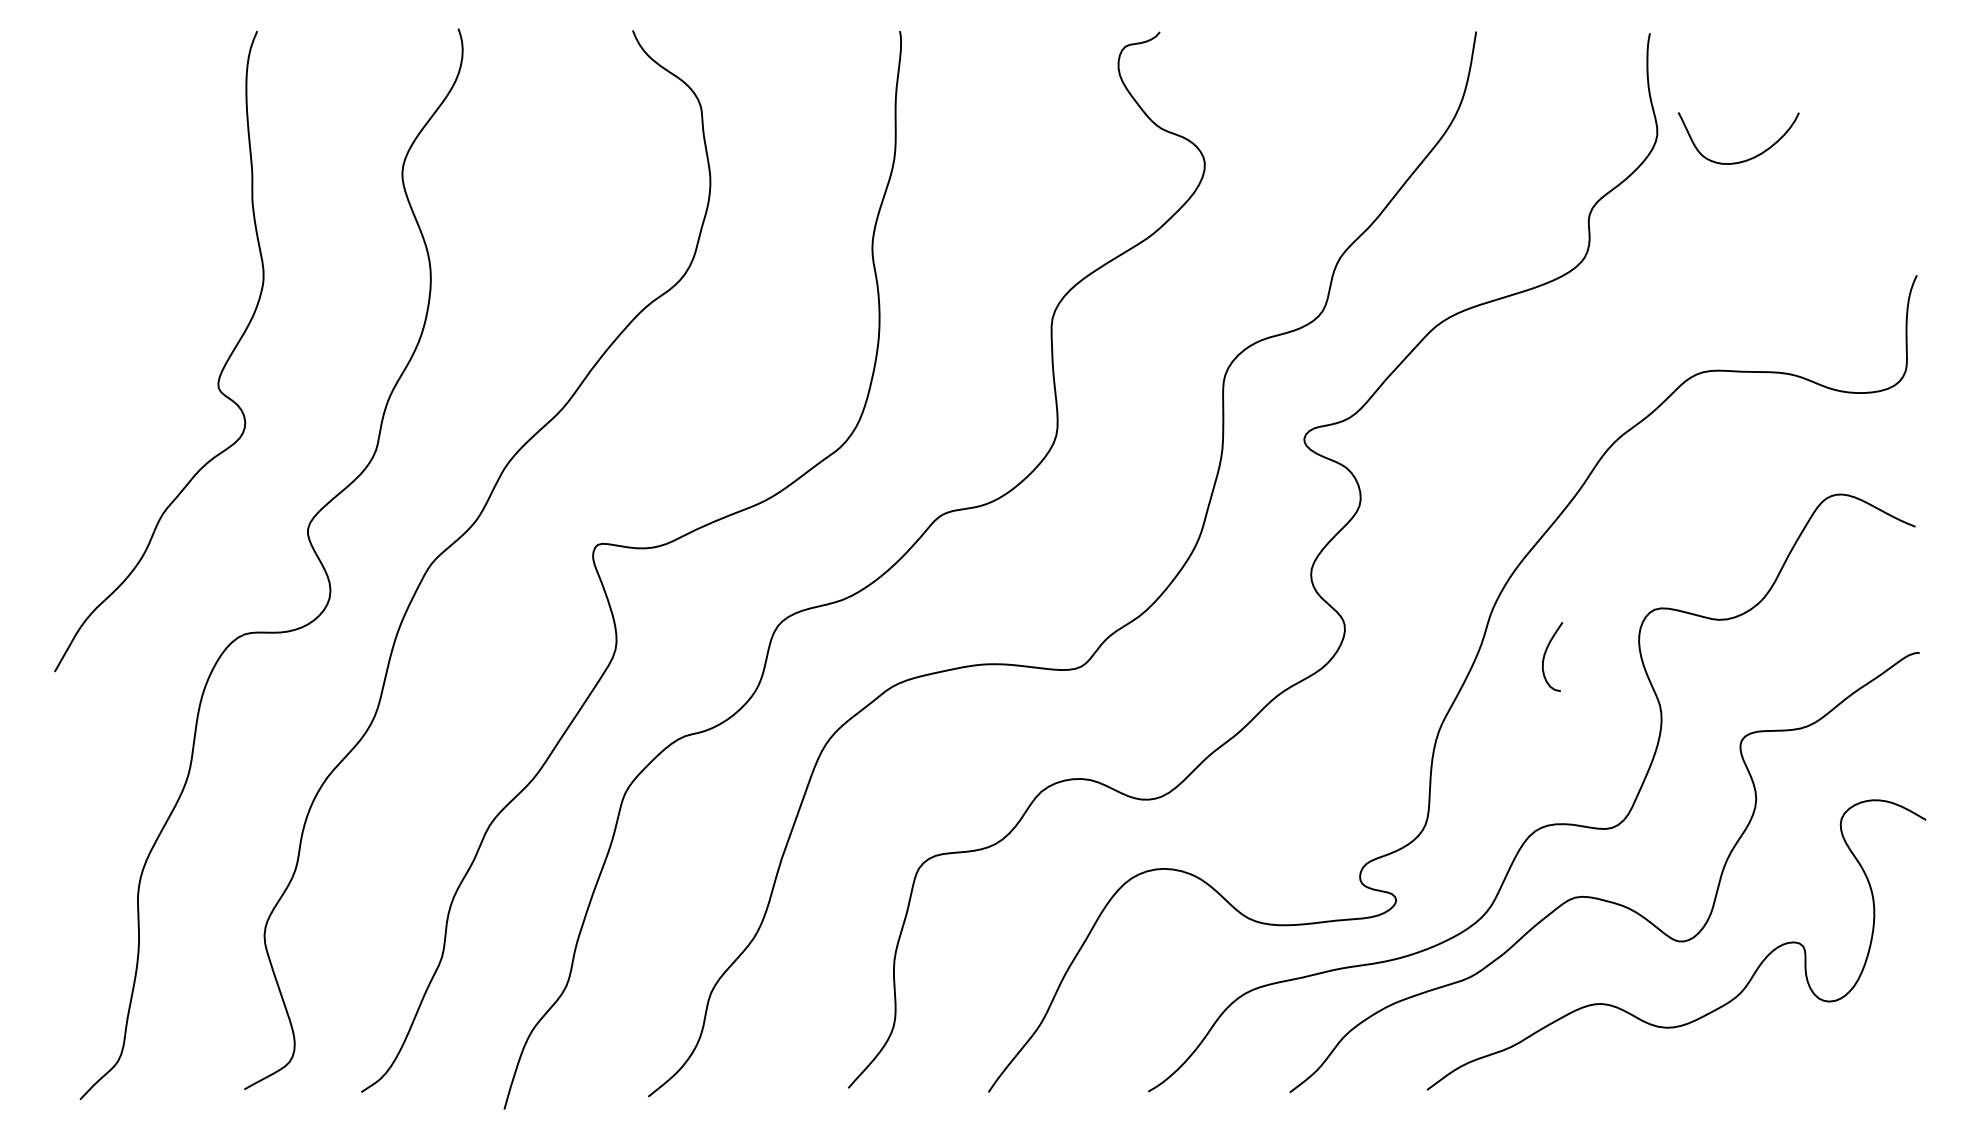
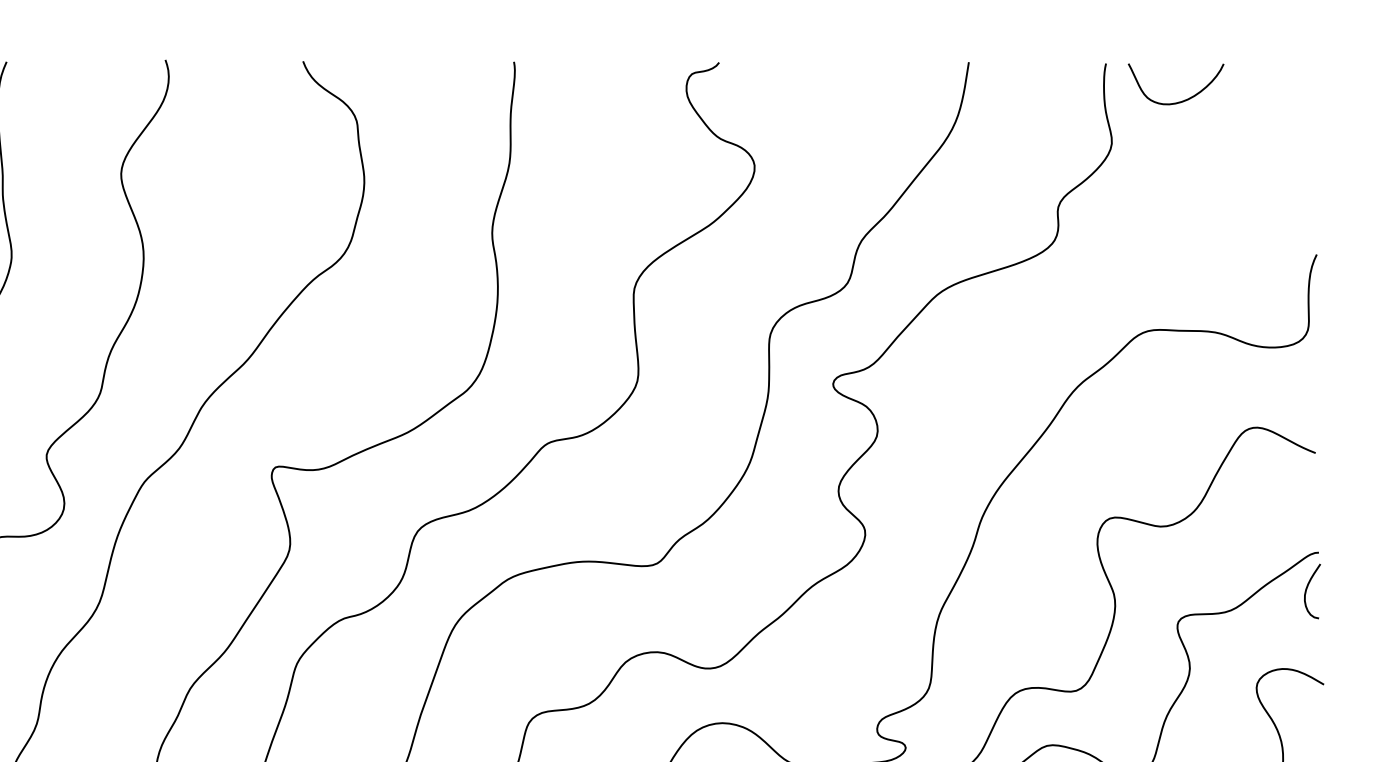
curve: (1748, 158) -> (1183, 100), moved
curve: (1545, 655) -> (1306, 590), moved

